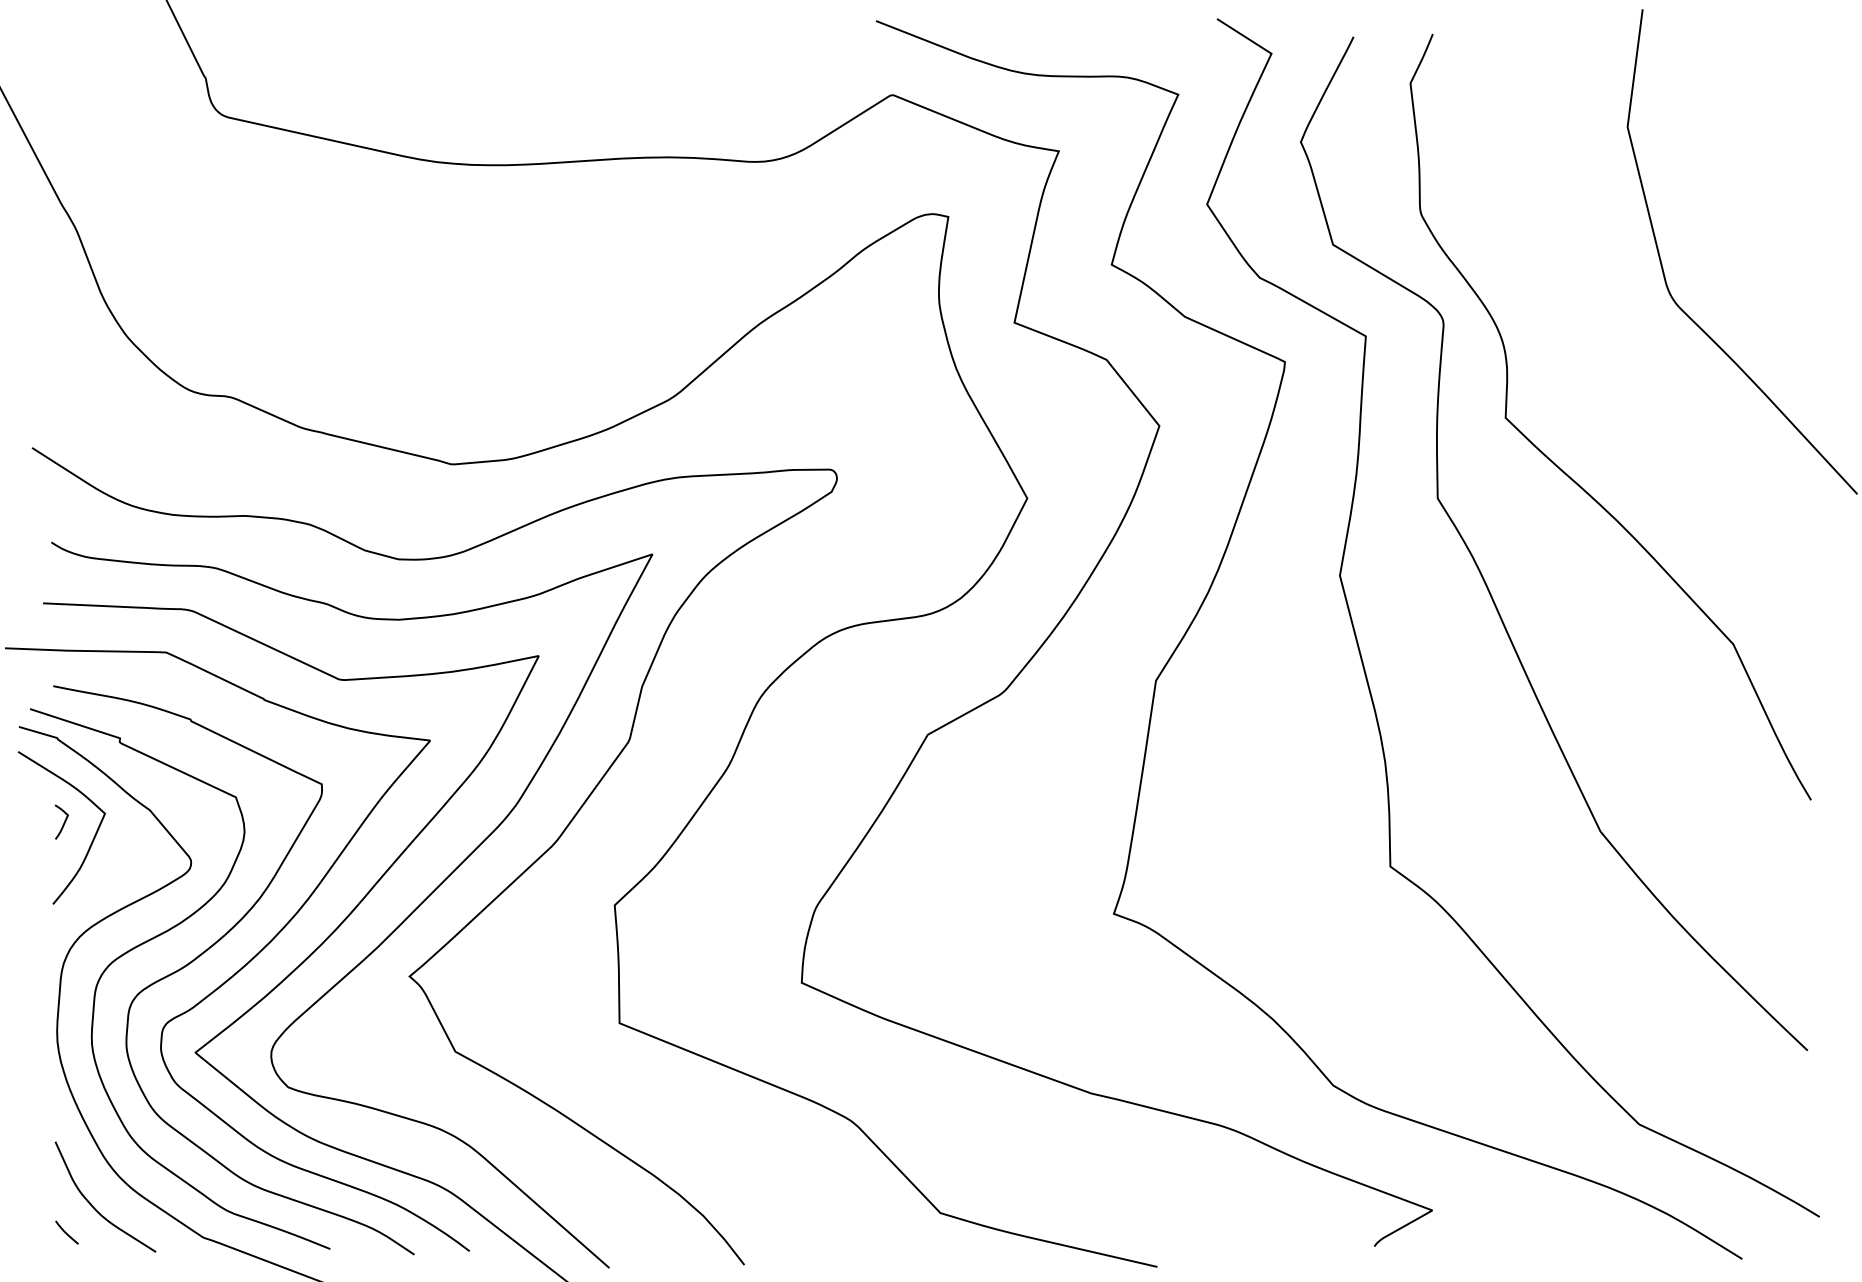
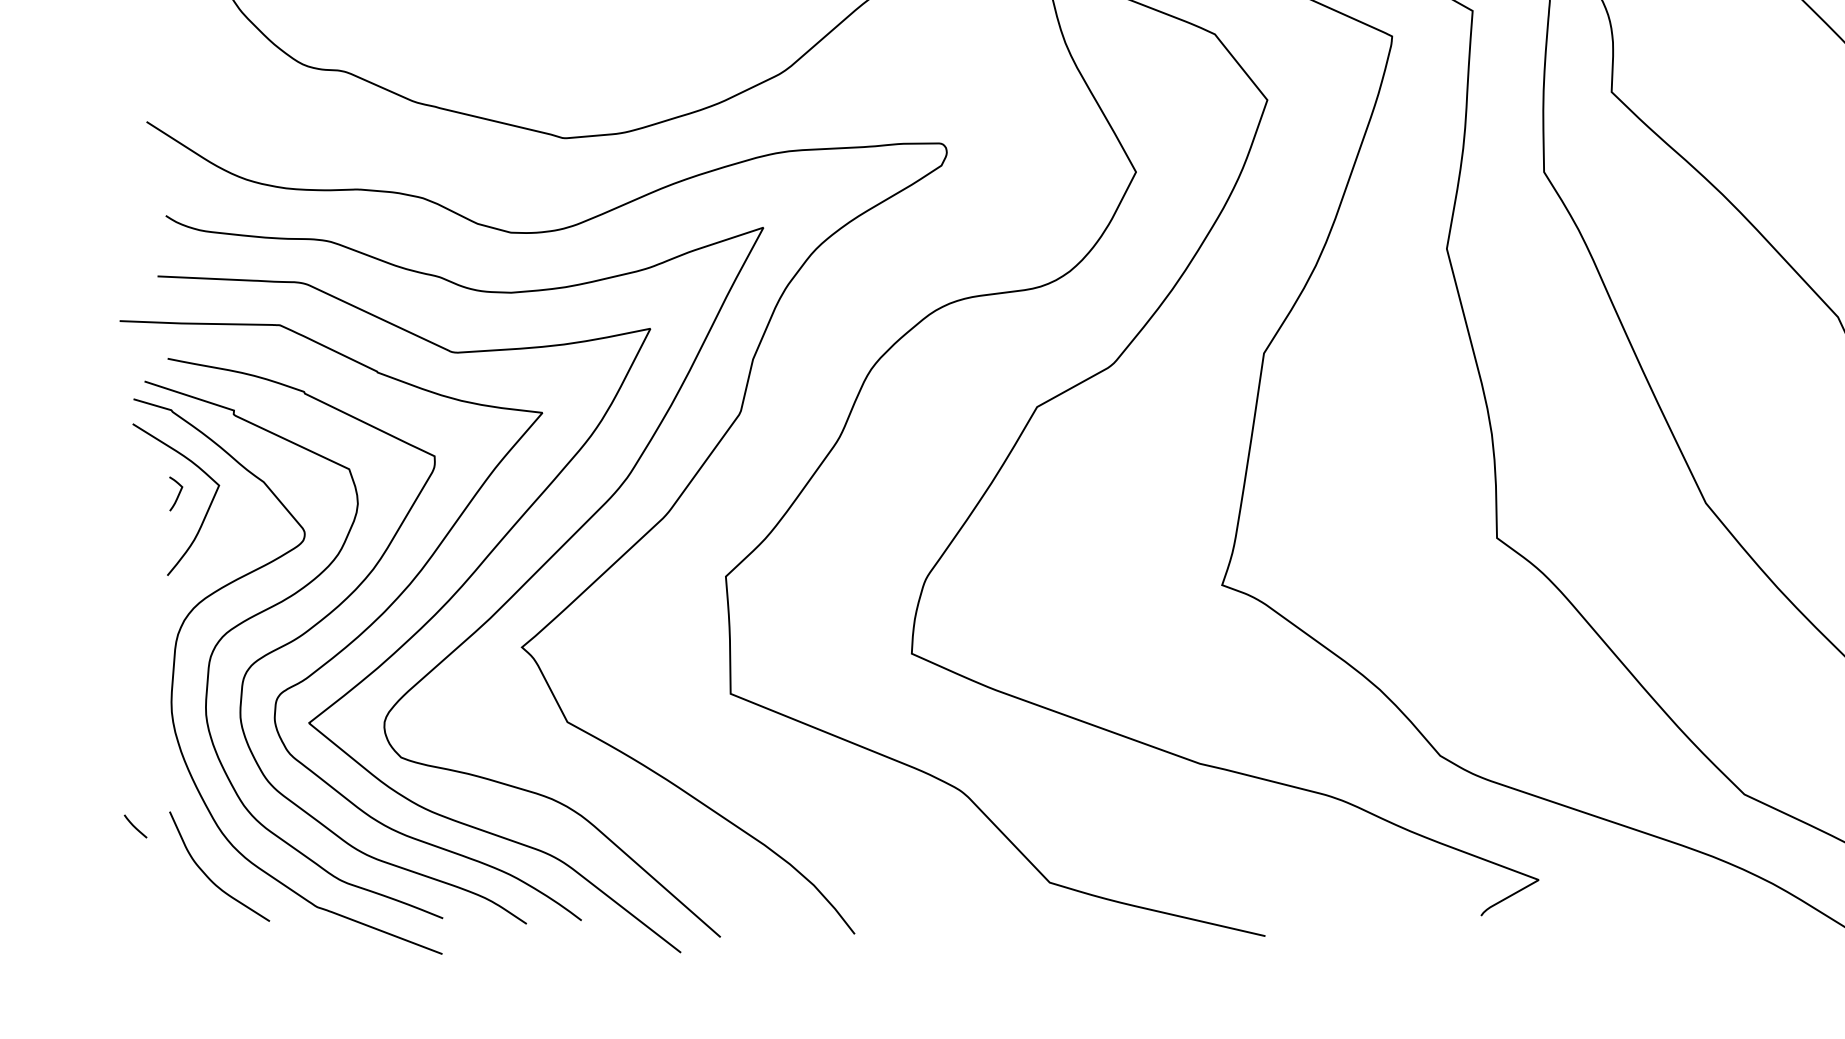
curve: (66, 1232) -> (135, 826), moved

